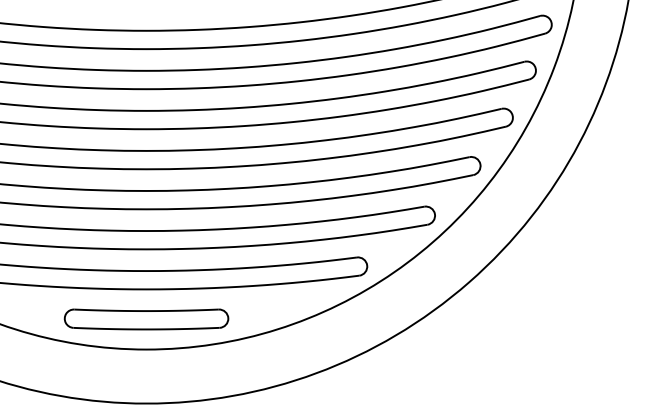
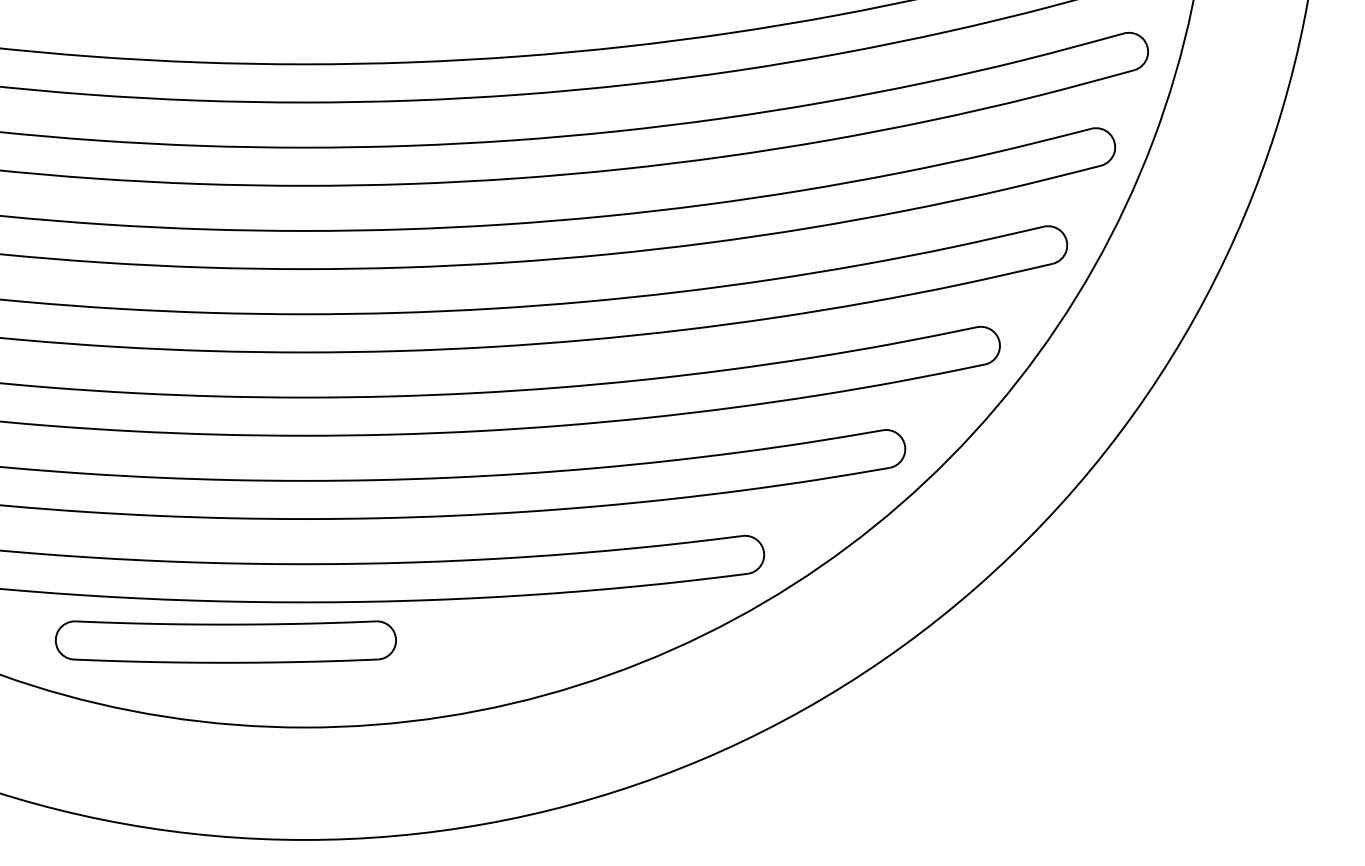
part: (146, 319) -> (225, 642), moved

